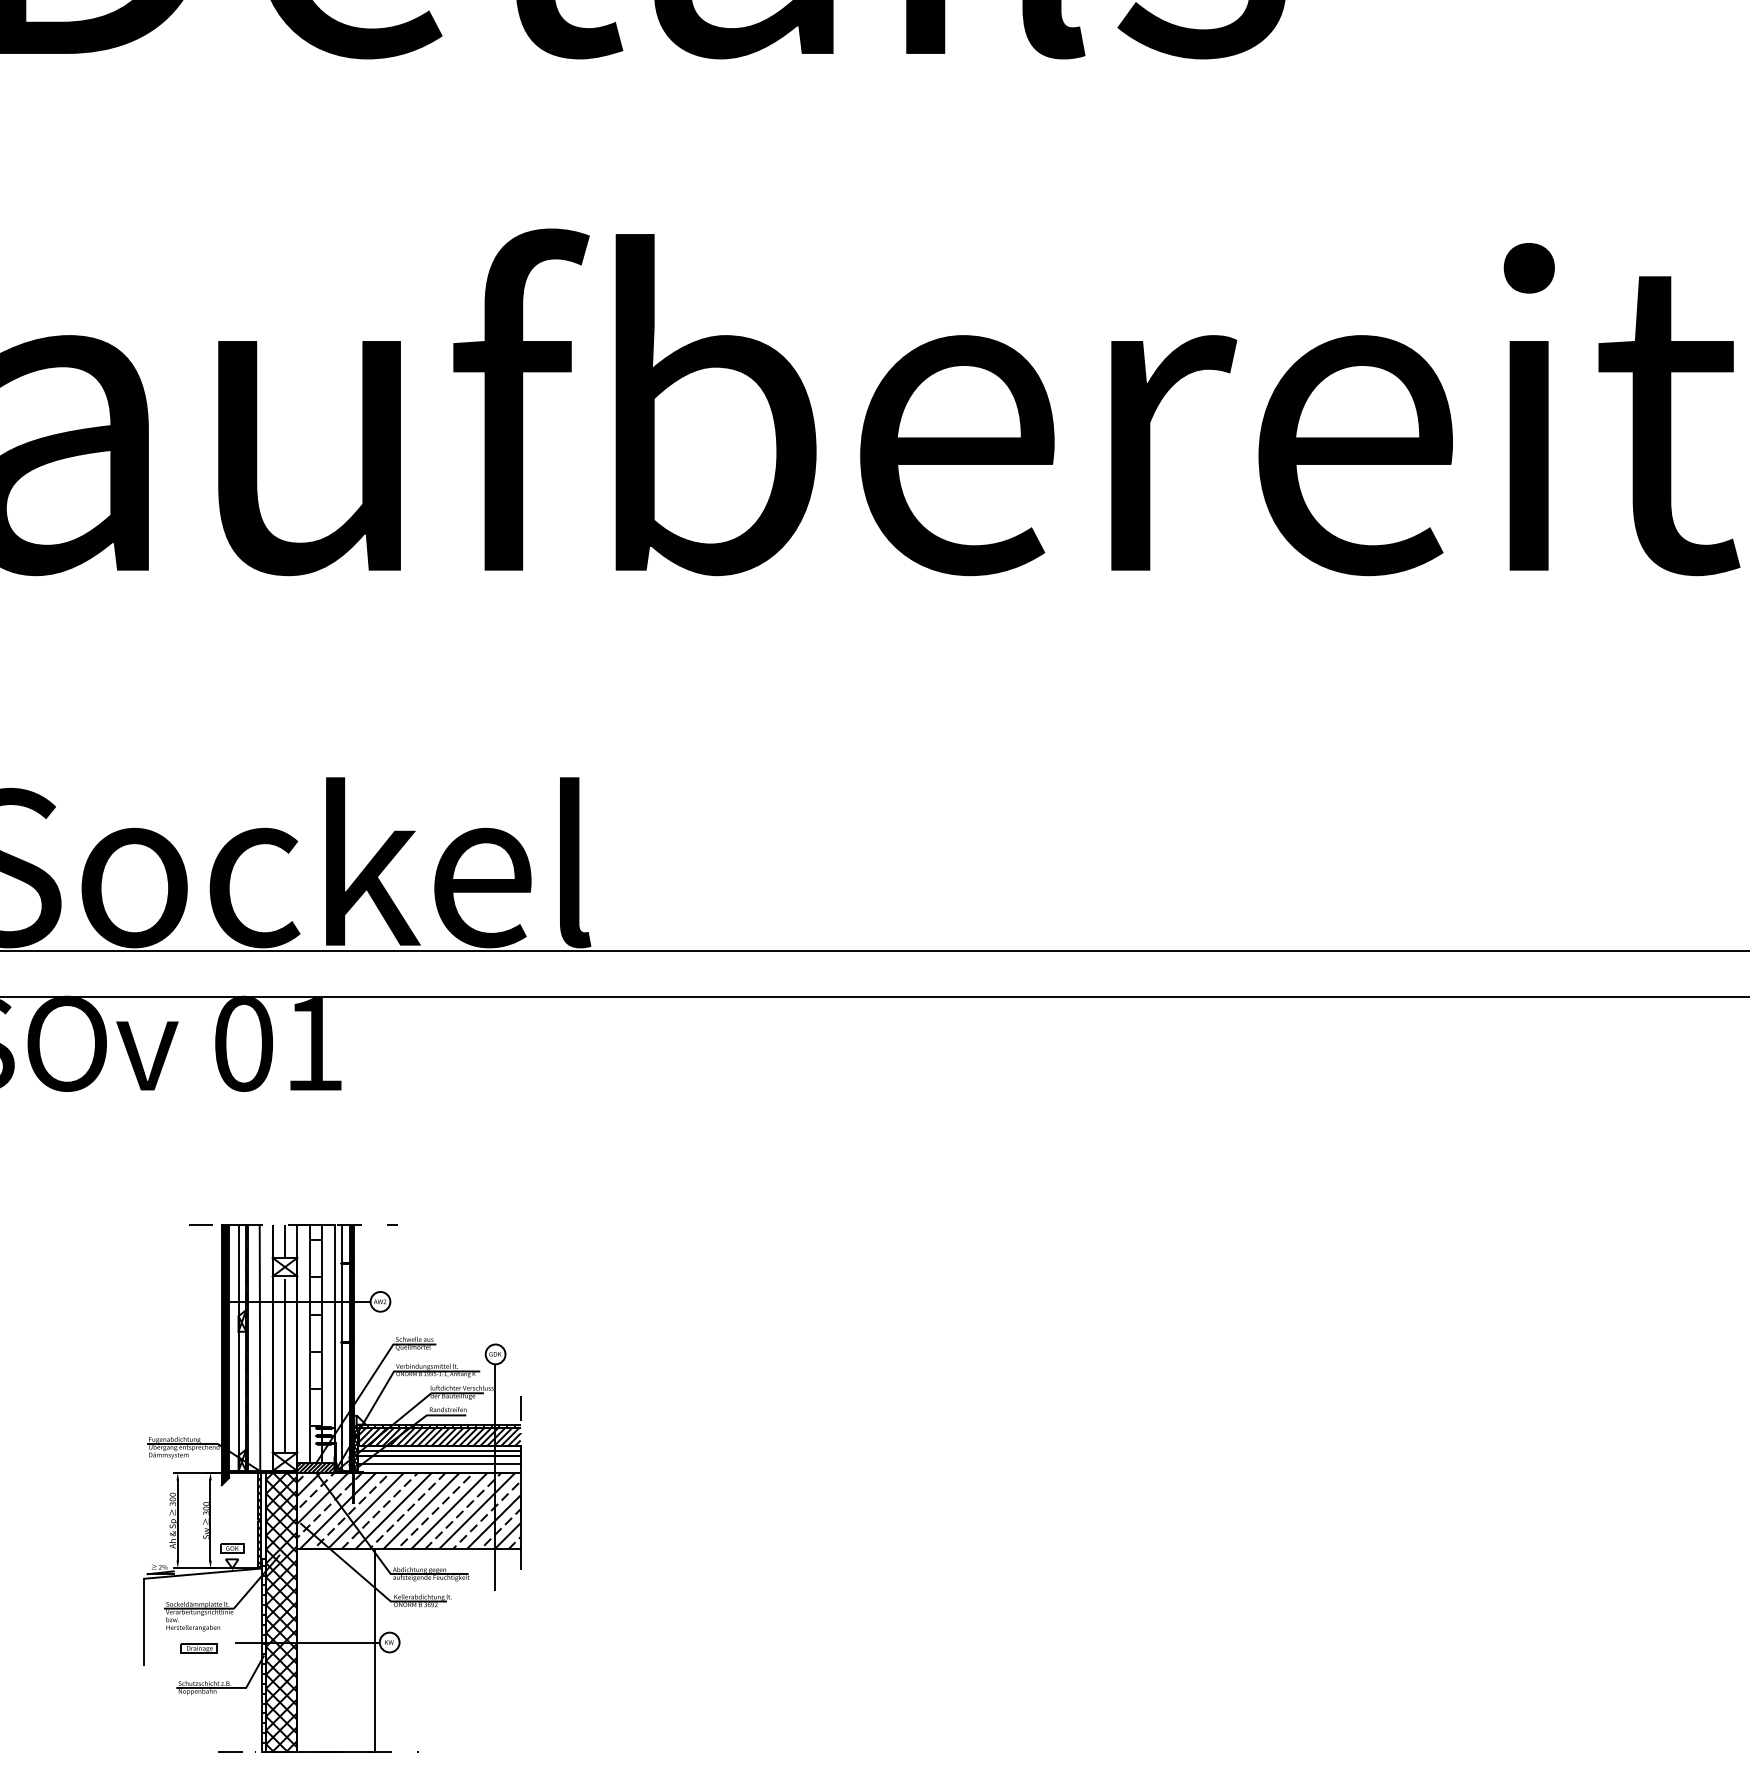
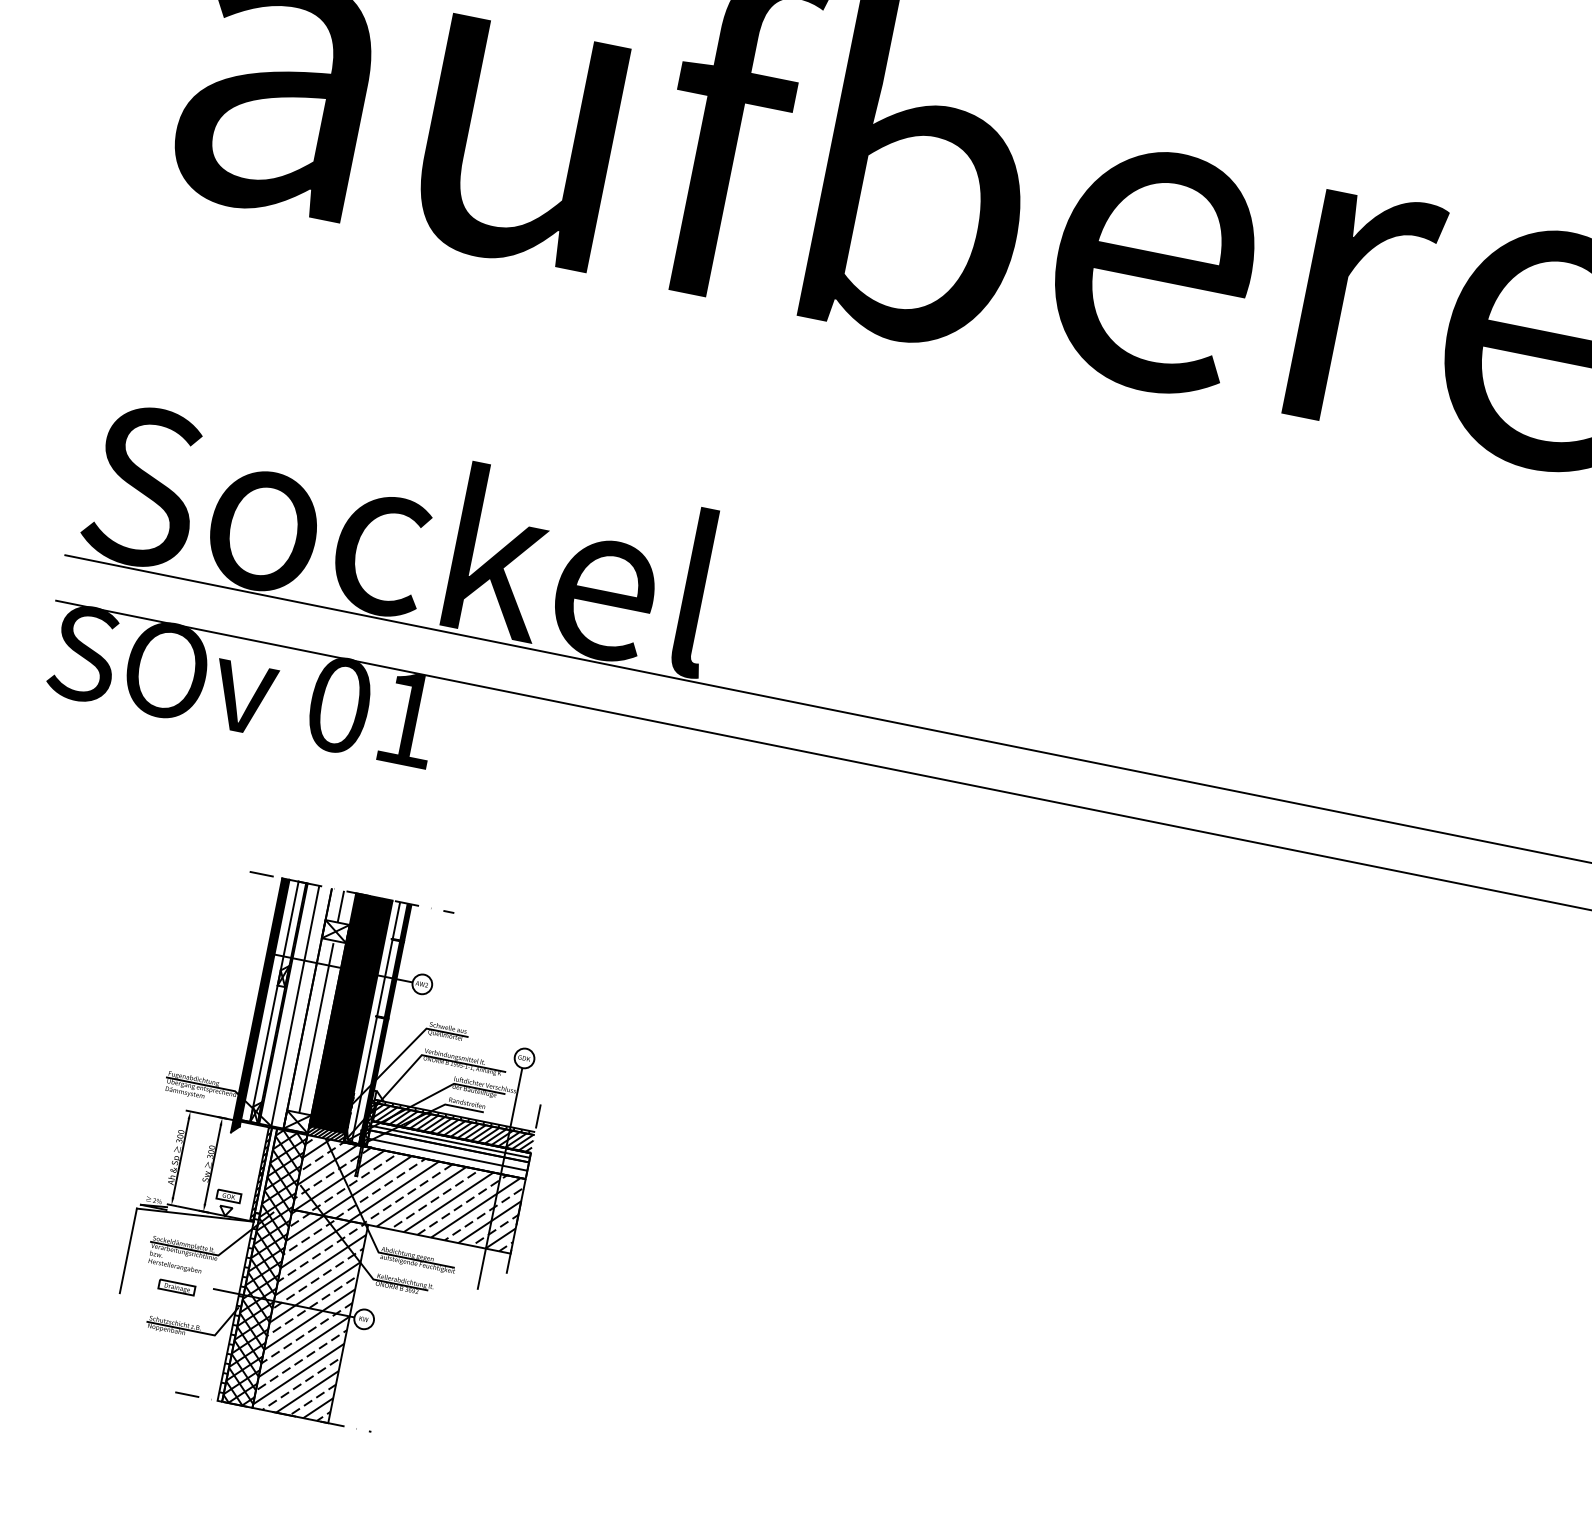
fill: (315, 1344) -> (350, 1013), added
hatch: (335, 1649) -> (309, 1315), added

